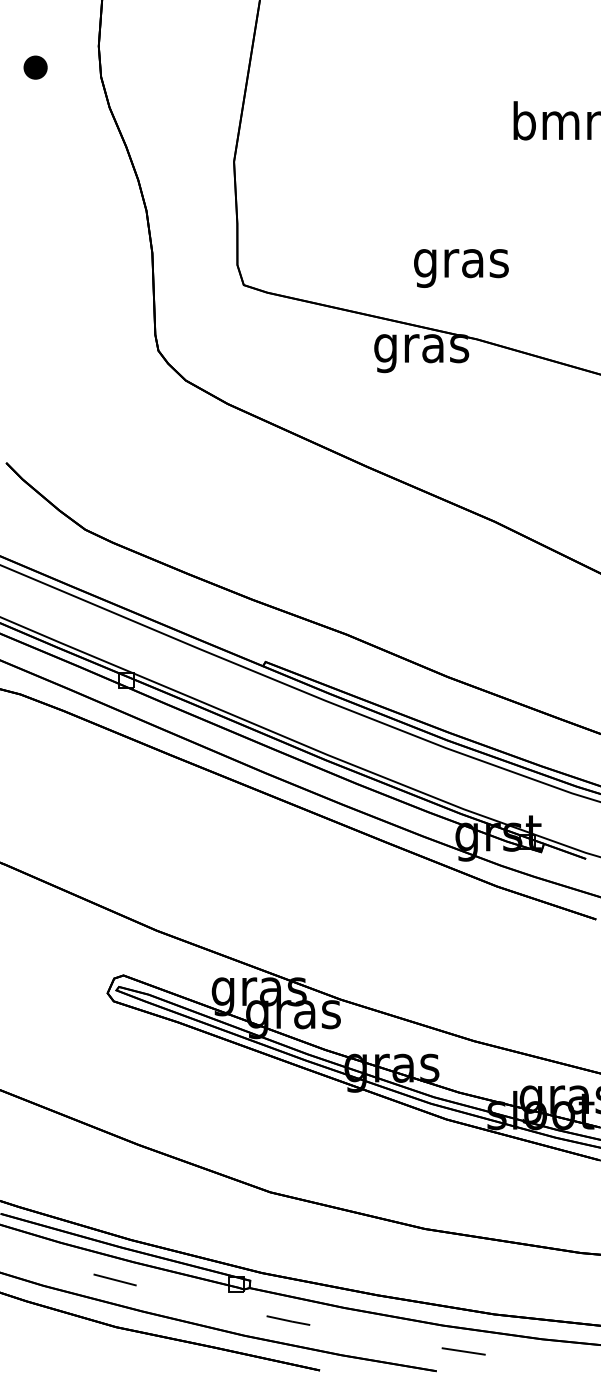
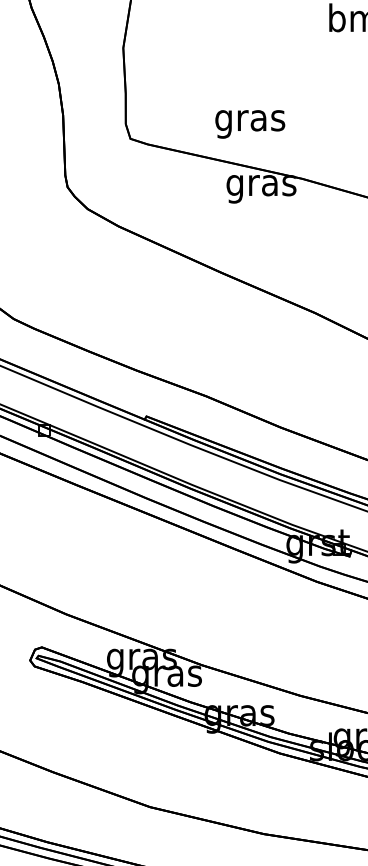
text: (461, 268) -> (250, 124), moved

